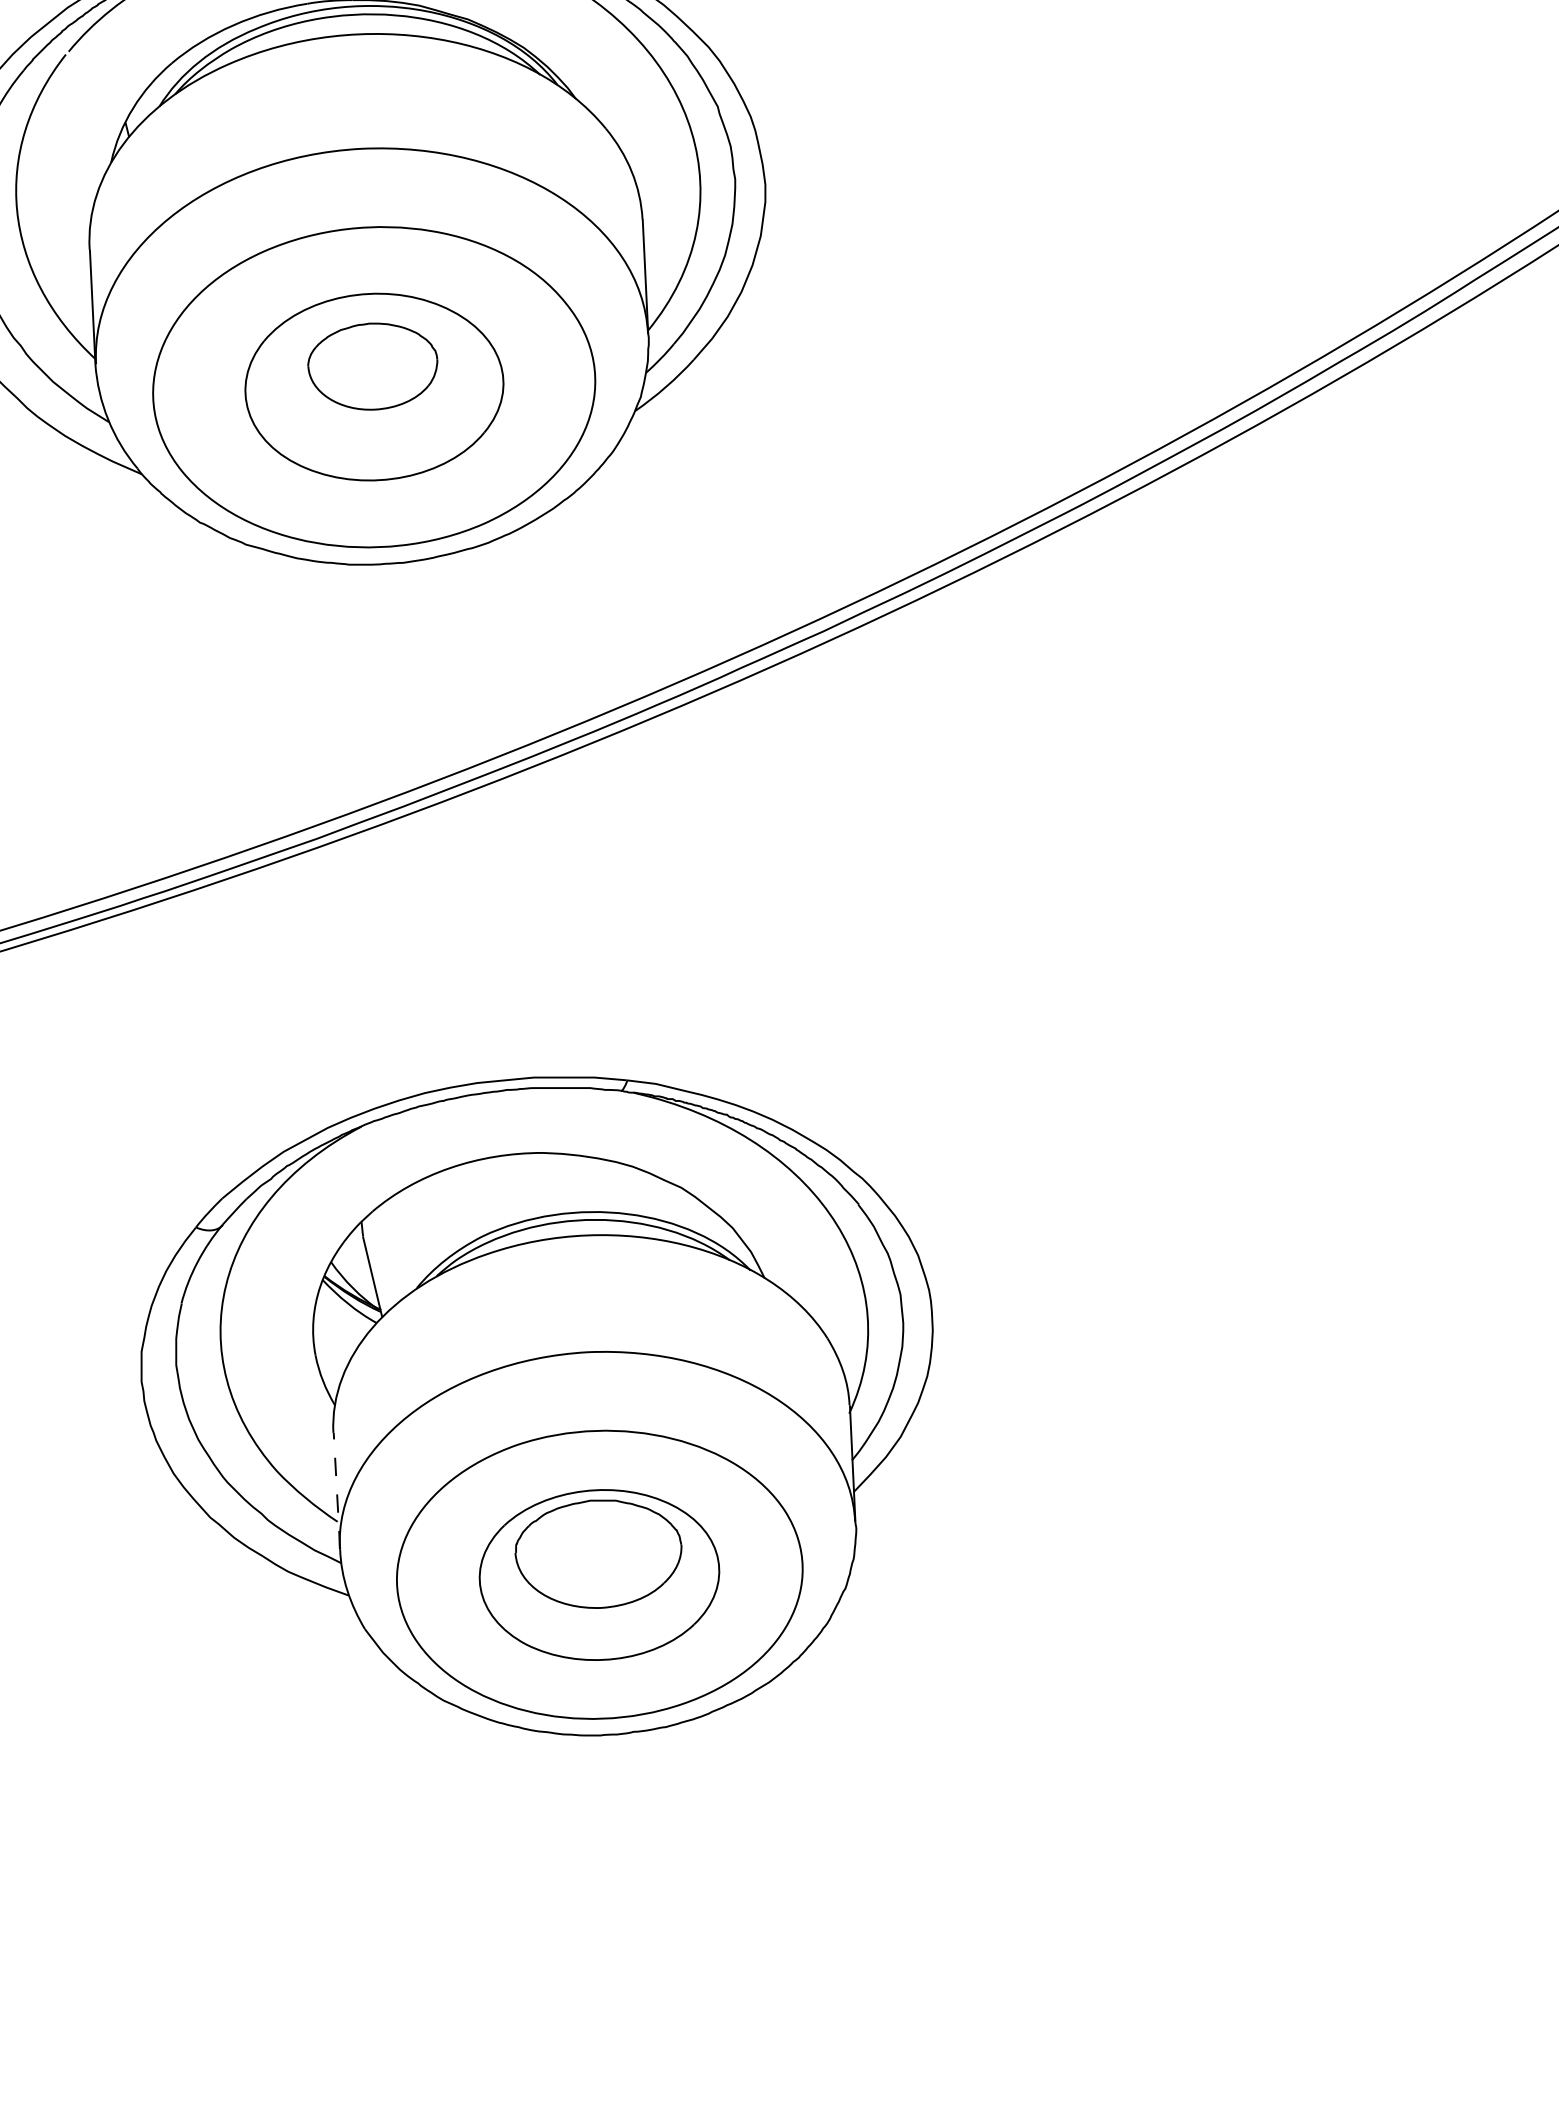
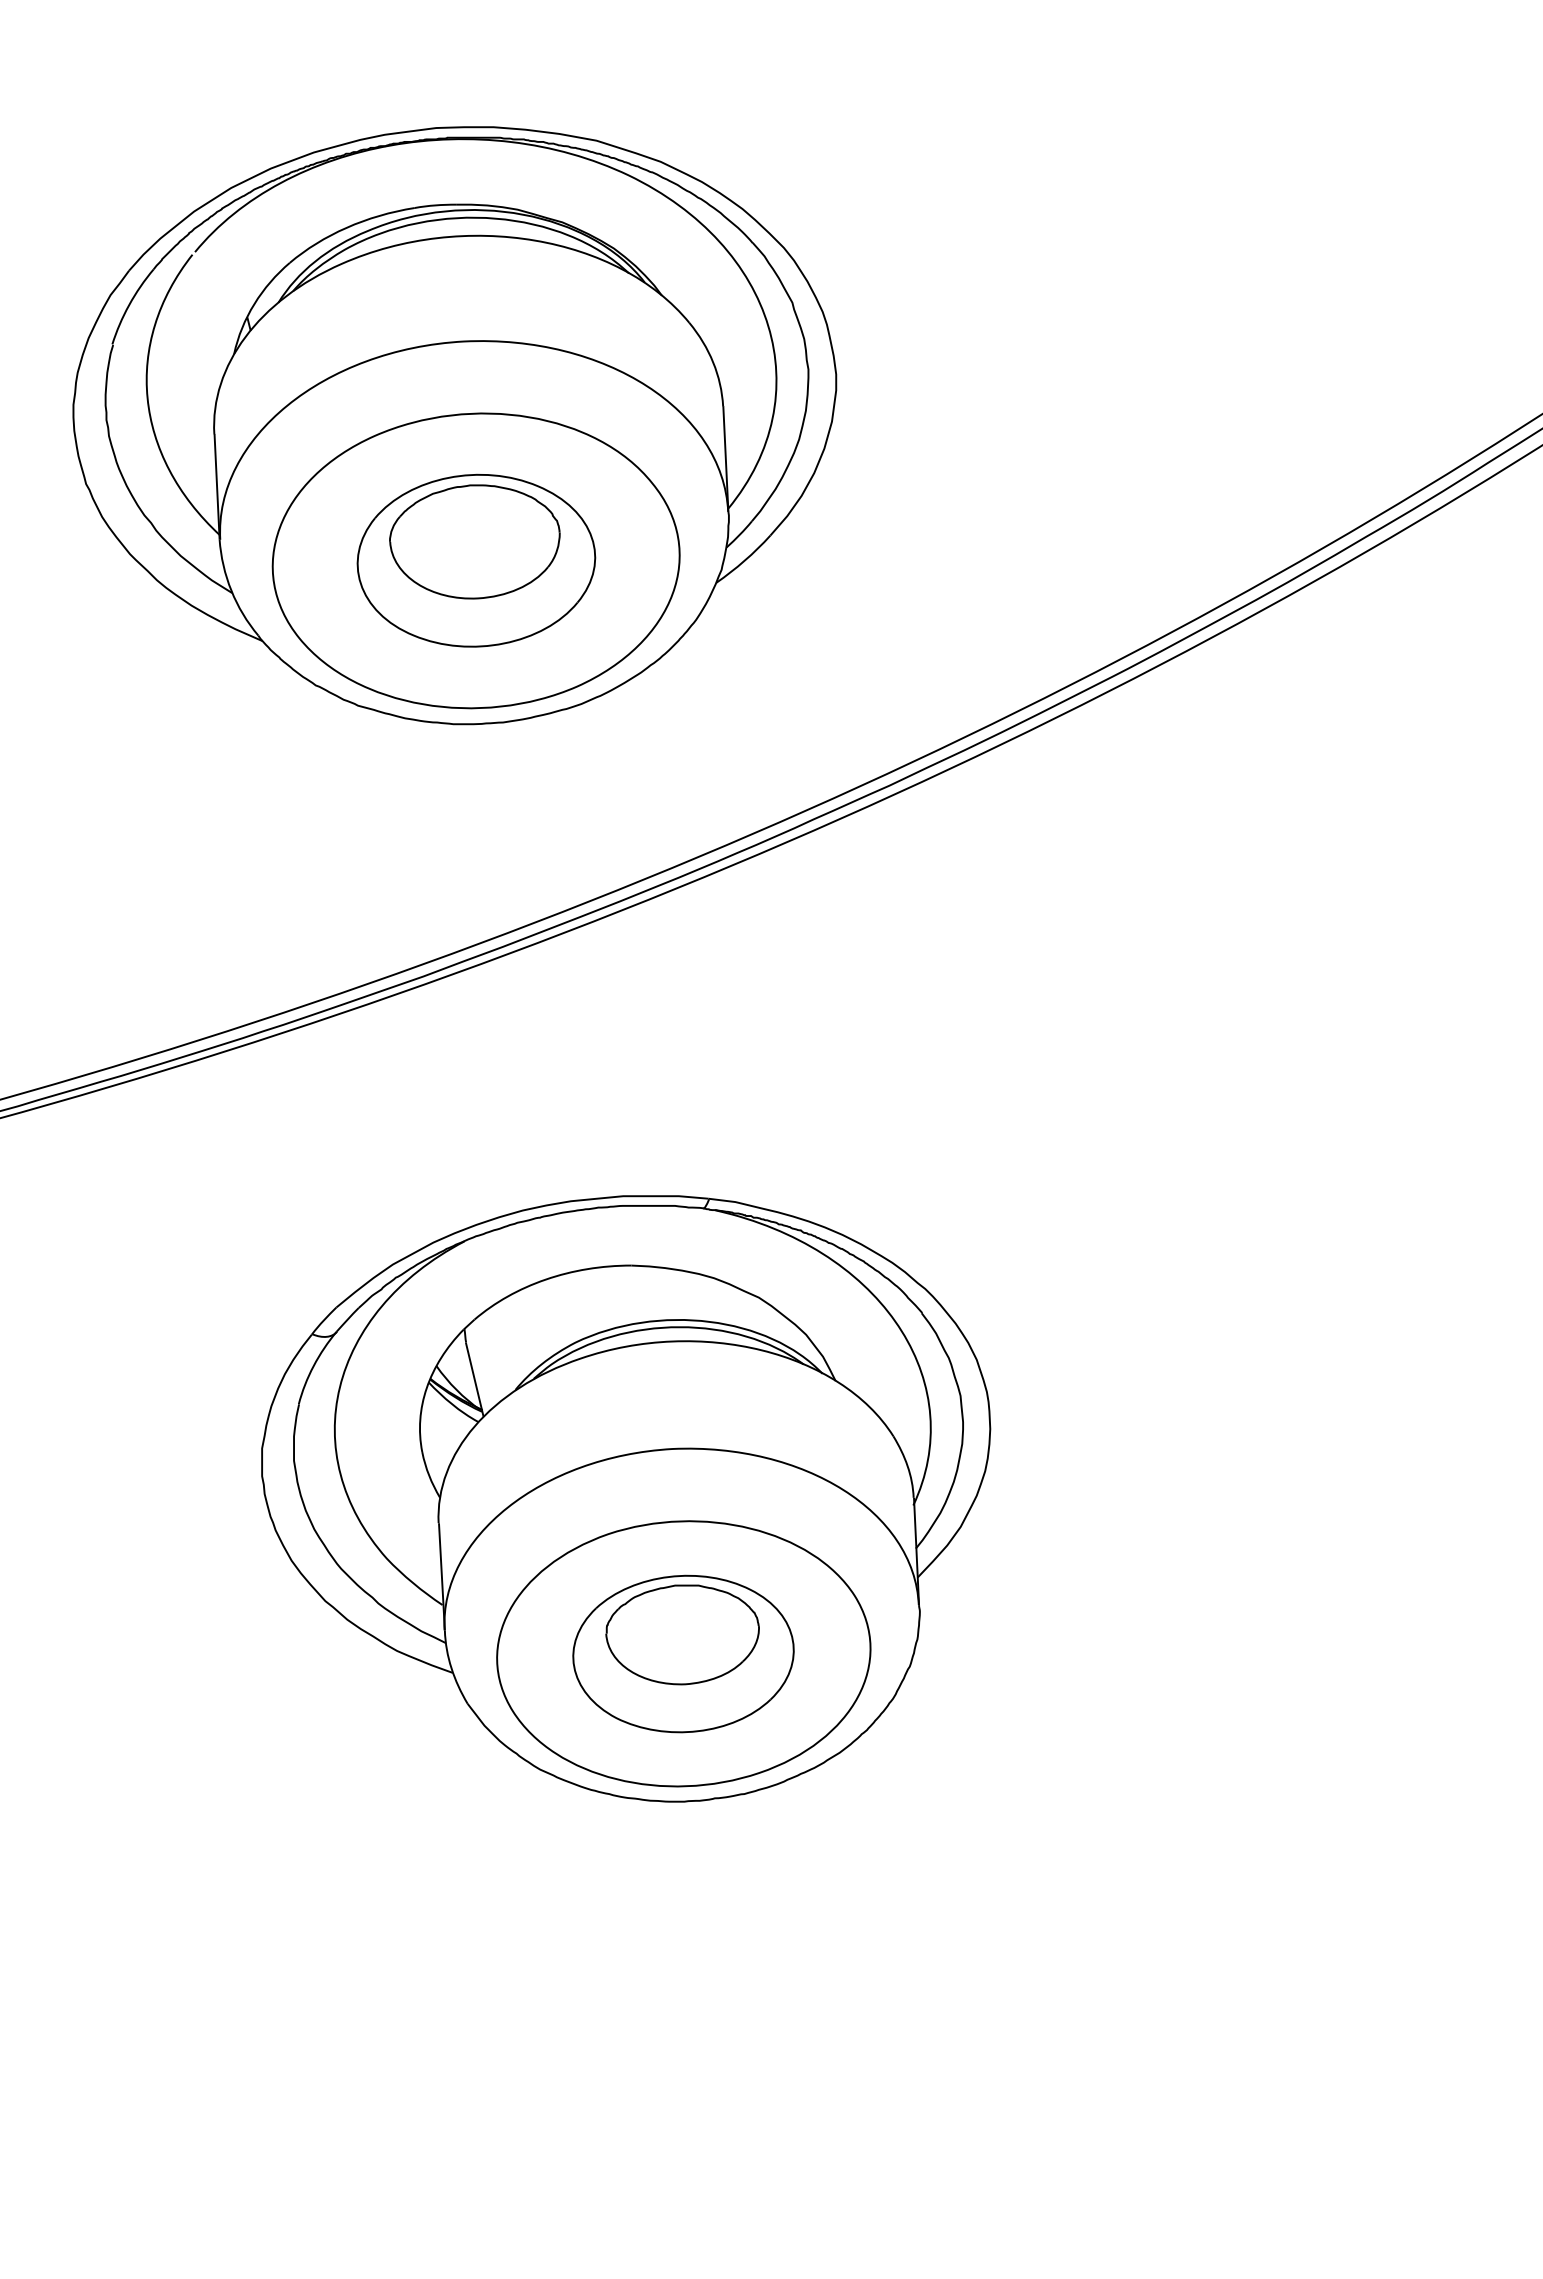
part: (372, 366) -> (474, 541), size x1.43
line: (336, 1490) -> (441, 1576), dashed -> solid

